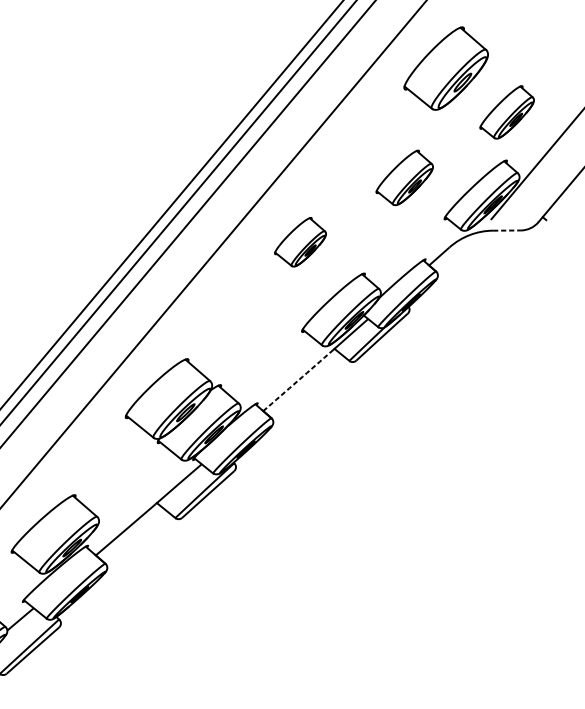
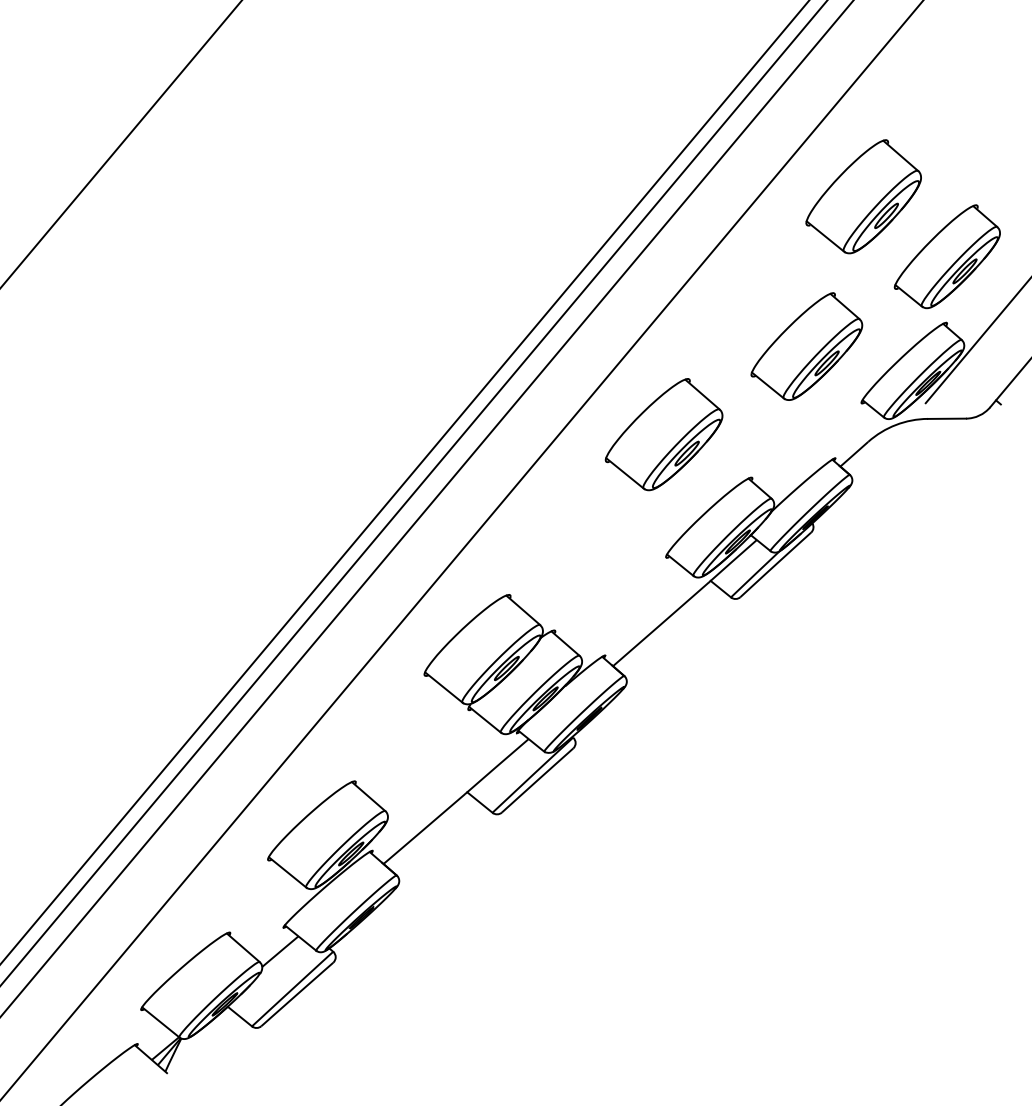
part: (506, 112) -> (946, 256), size x1.43
part: (404, 177) -> (806, 346), size x1.43
line: (507, 230) -> (947, 418), dashed -> solid
part: (300, 242) -> (663, 434), size x1.67
arc: (297, 380) -> (660, 624), dashed -> solid

